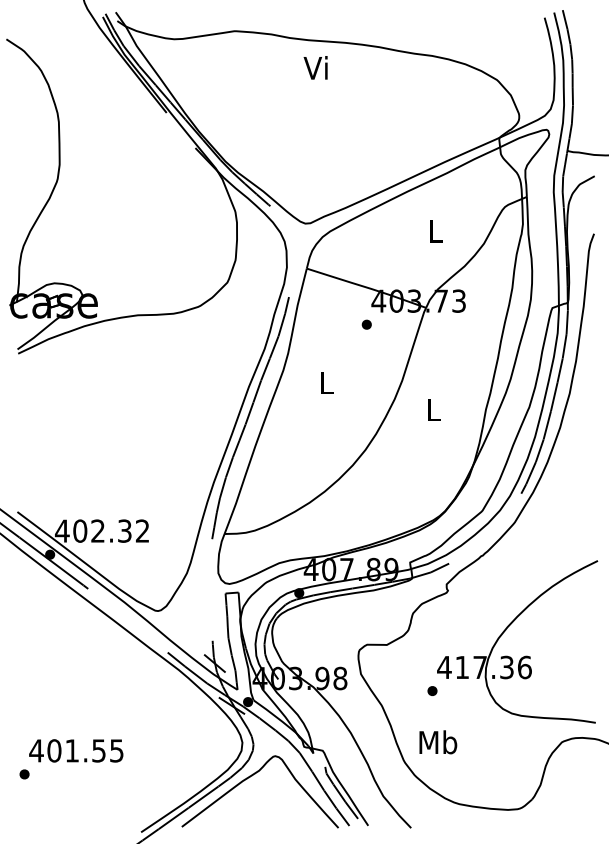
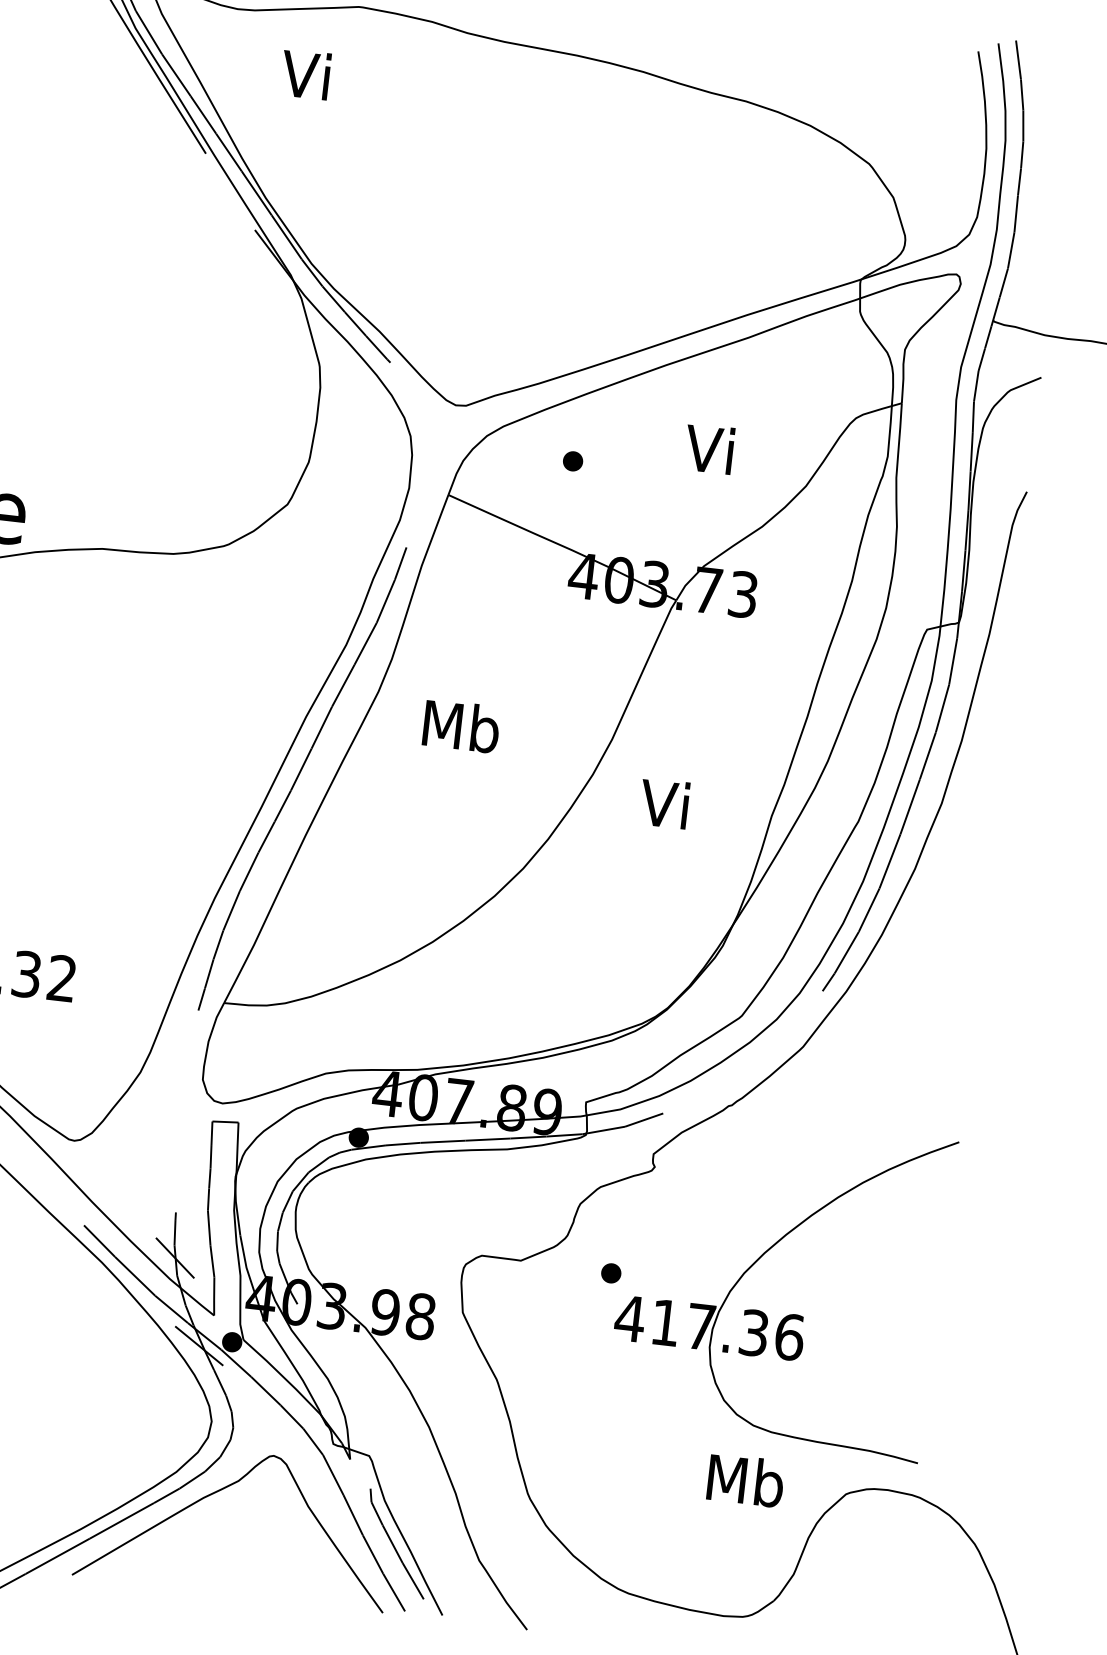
text: (315, 67) -> (305, 73), moved
text: (433, 230) -> (708, 448), L -> Vi
part: (366, 324) -> (572, 460), moved
text: (326, 382) -> (461, 725), L -> Mb
text: (431, 409) -> (663, 803), L -> Vi
part: (432, 690) -> (611, 1272), moved
text: (438, 742) -> (746, 1480), moved

